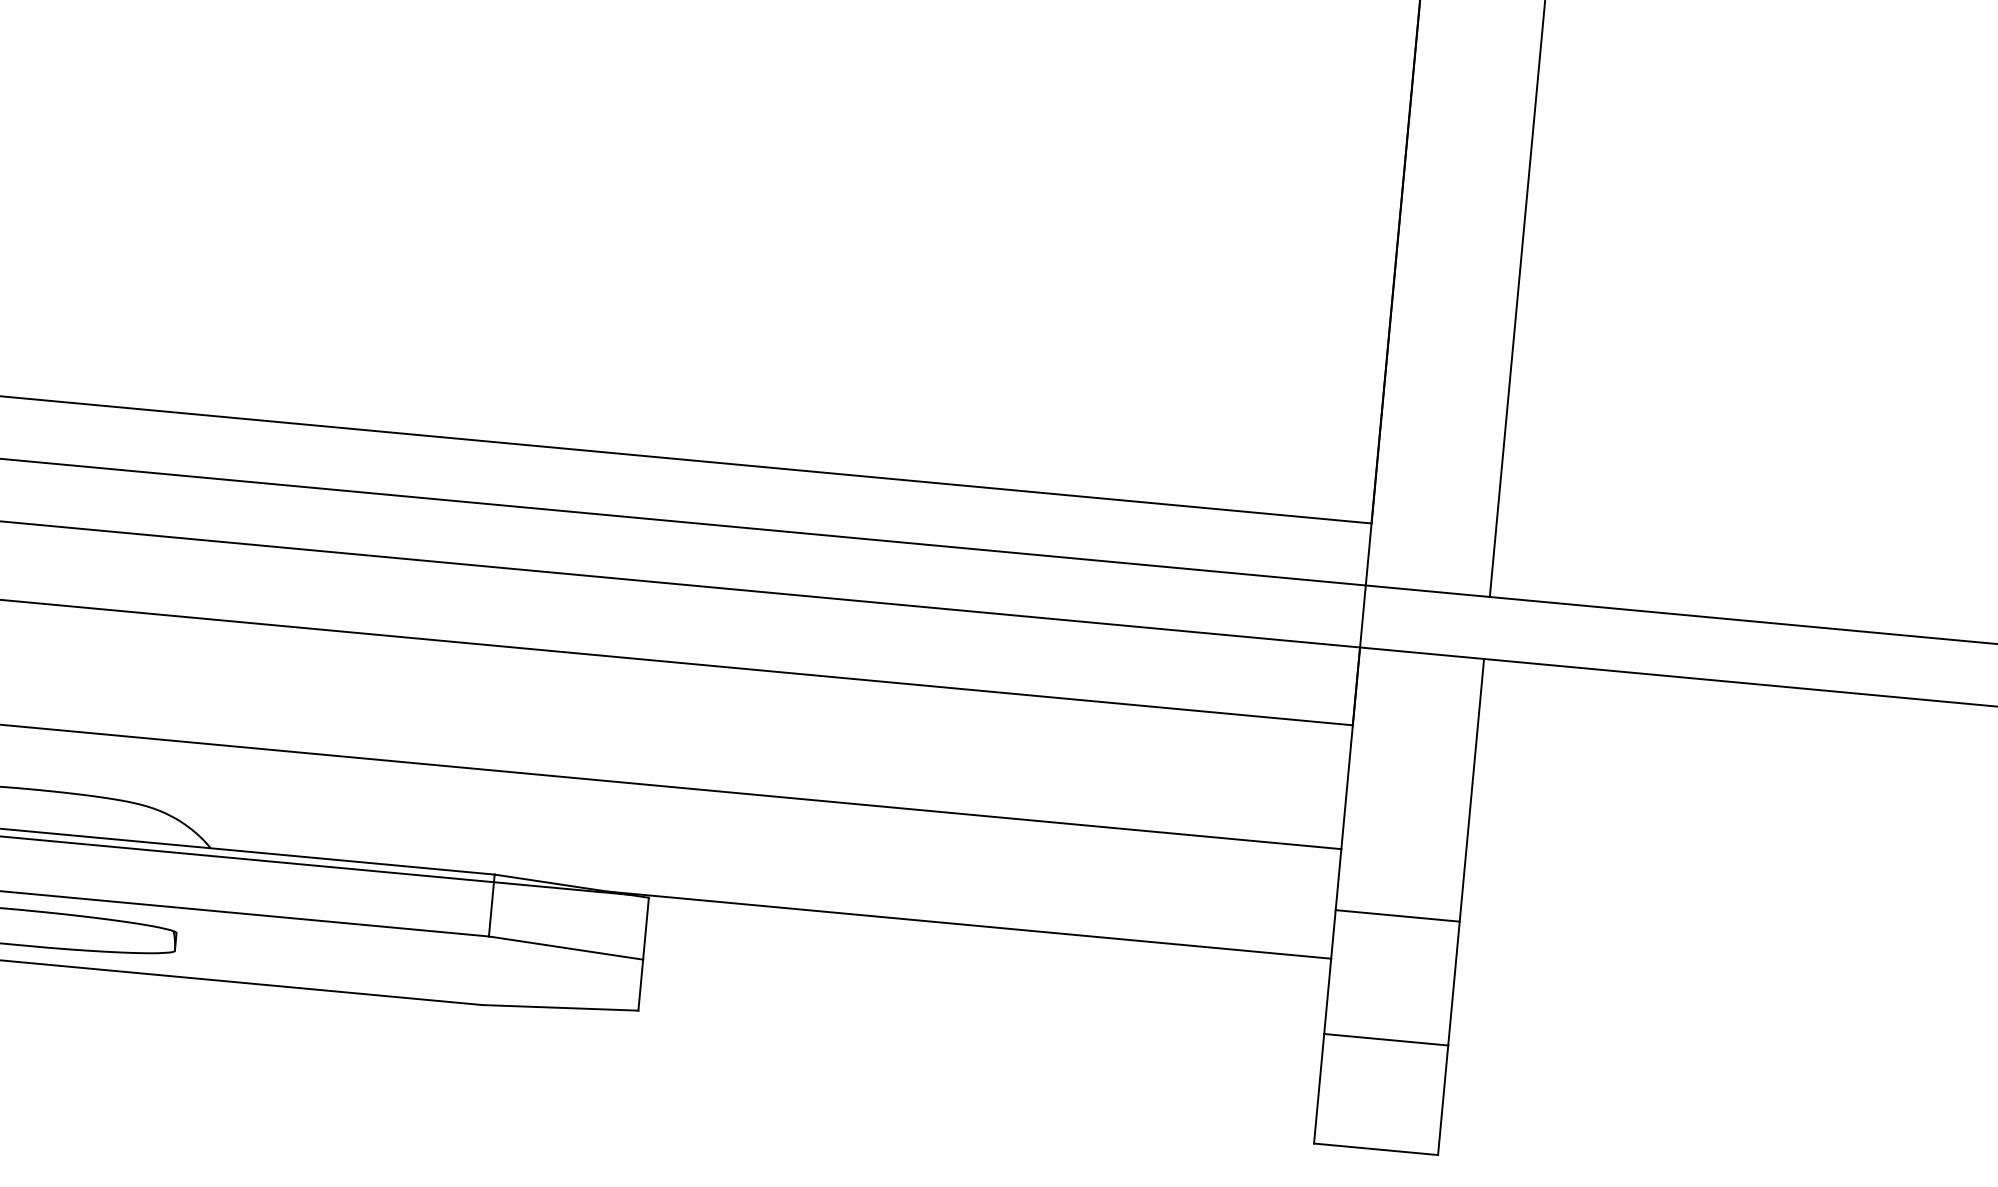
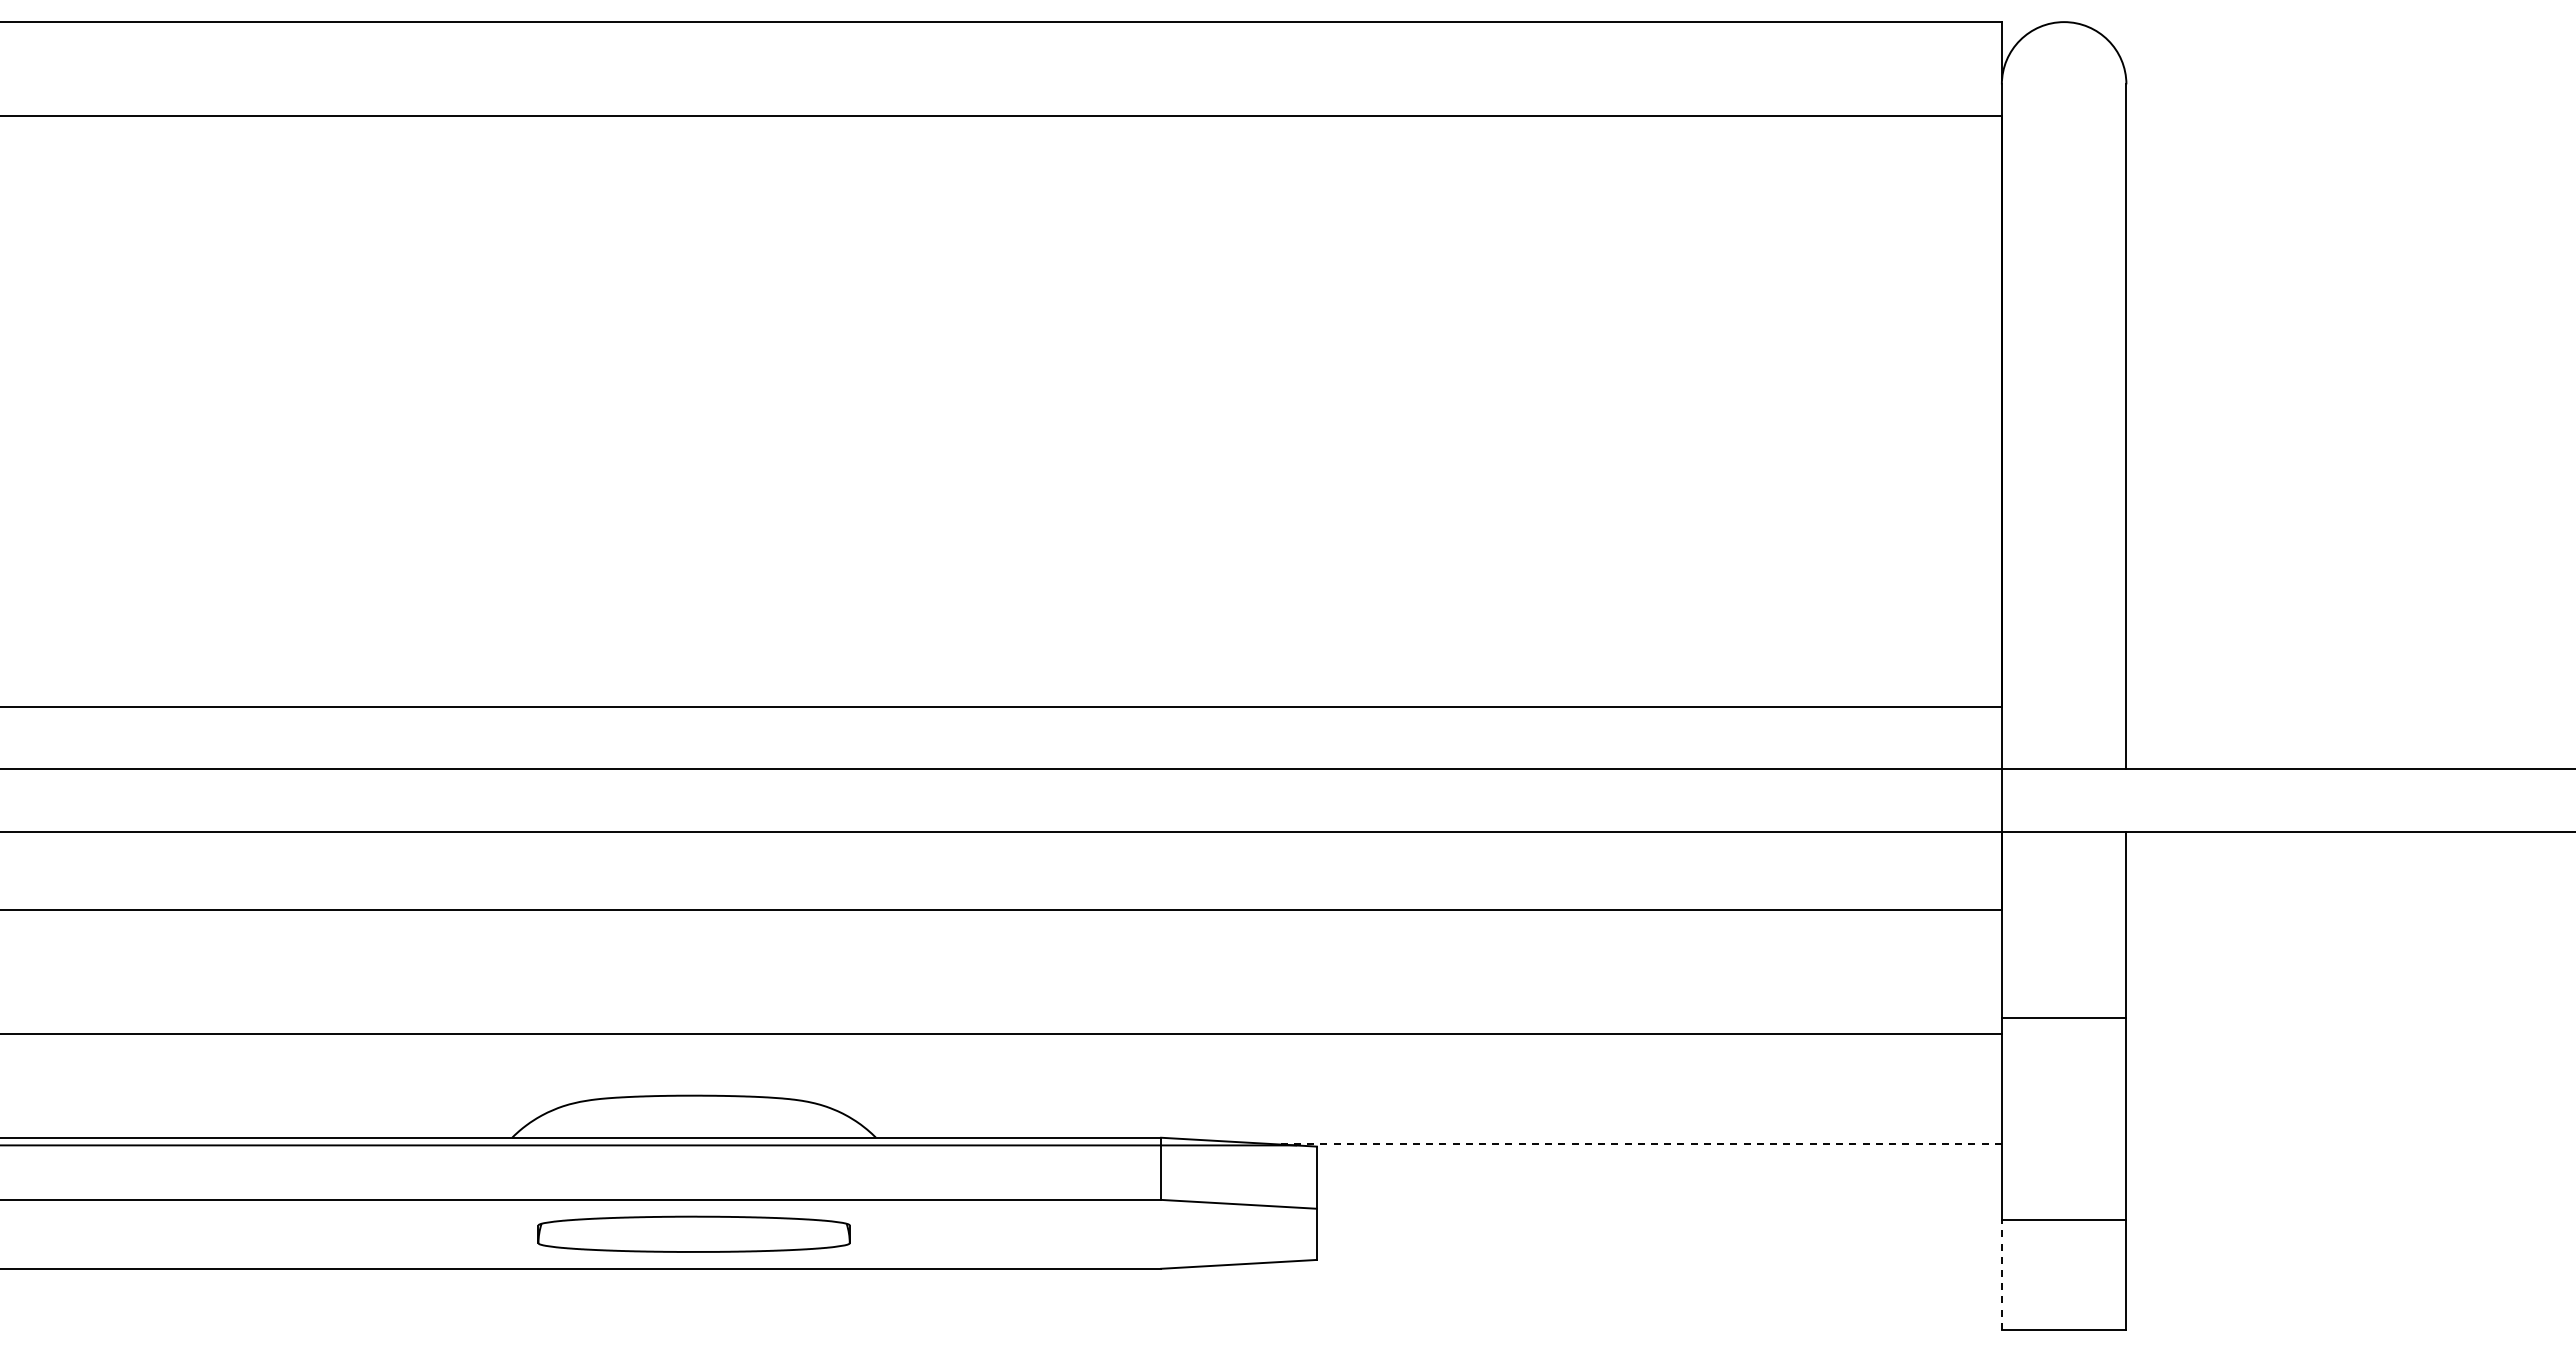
line: (1397, 915) -> (2063, 1018), moved
line: (969, 925) -> (1638, 1144), solid -> dashed
line: (1318, 1088) -> (2001, 1274), solid -> dashed

